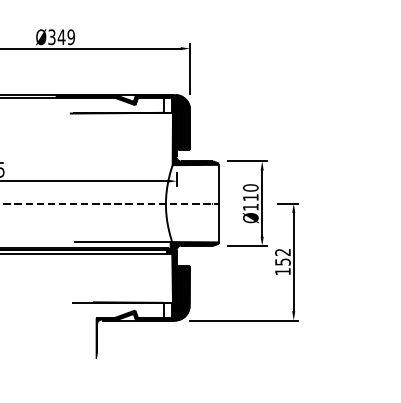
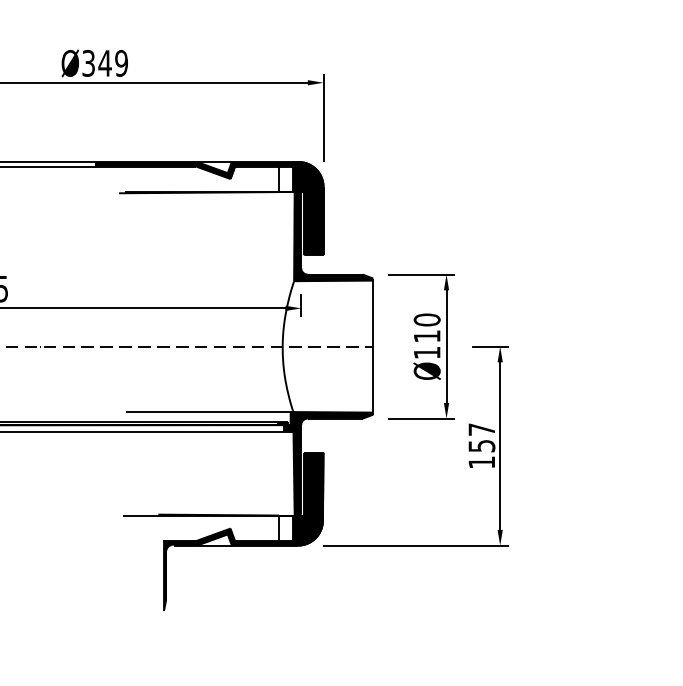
text: (282, 252) -> (481, 429), 152 -> 157

